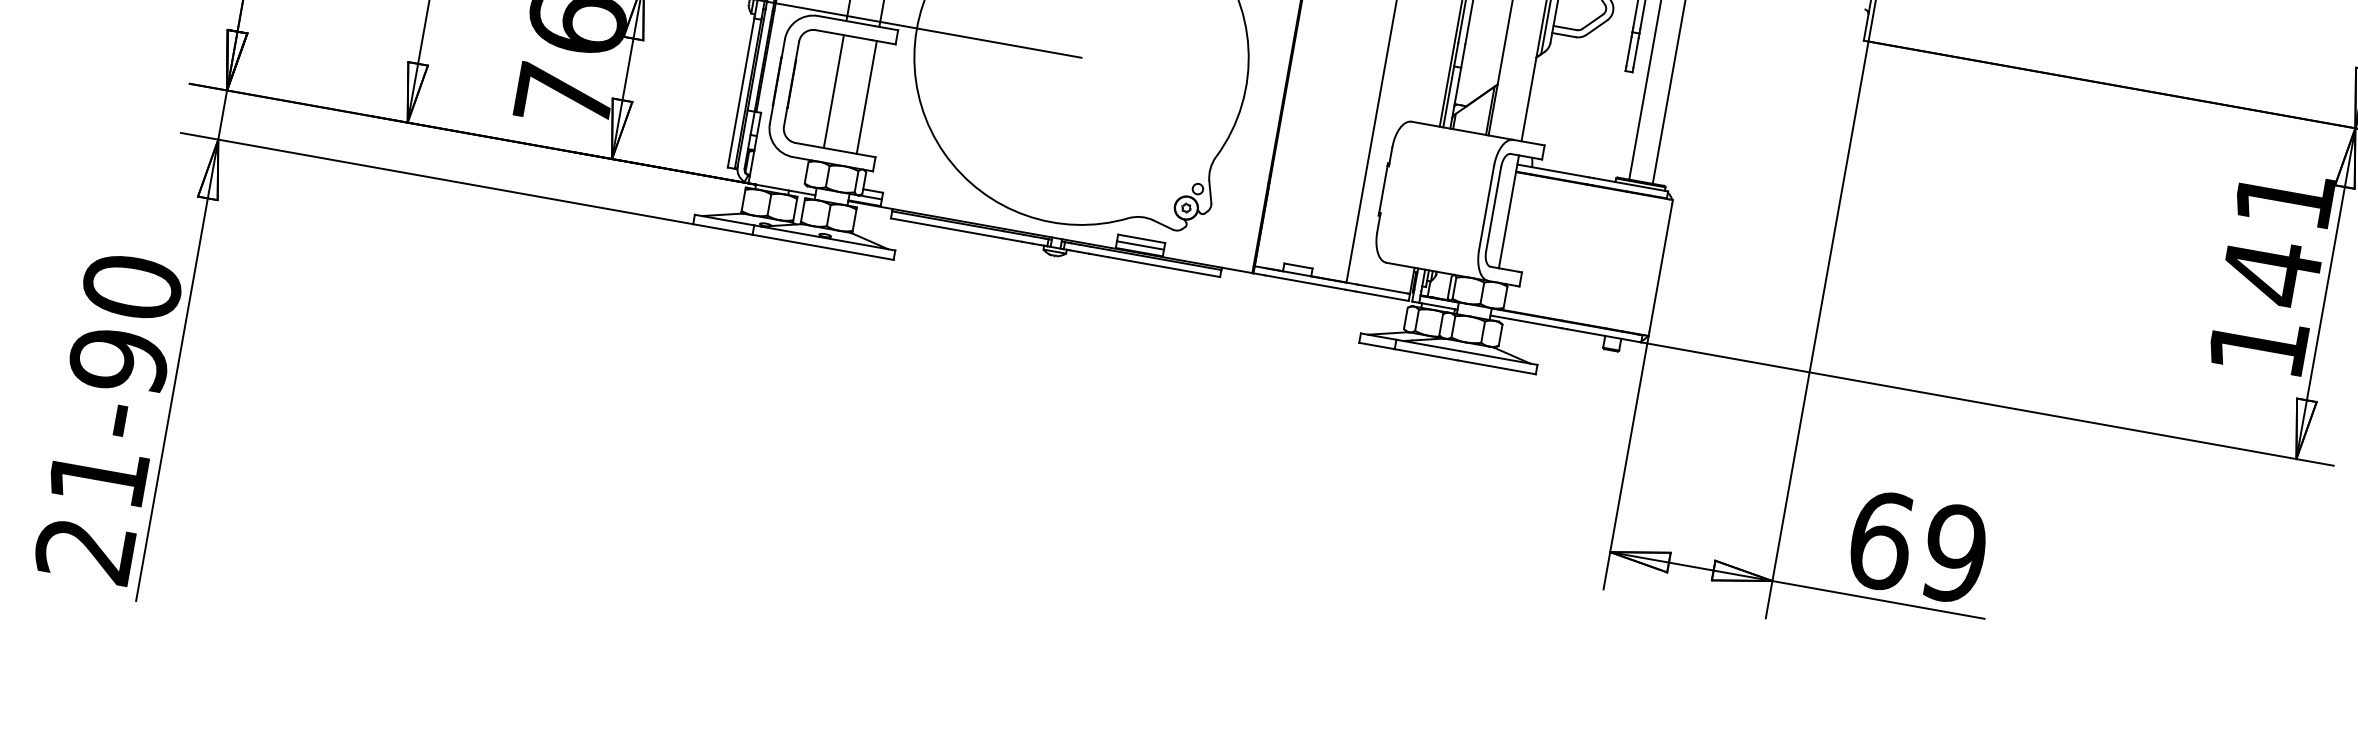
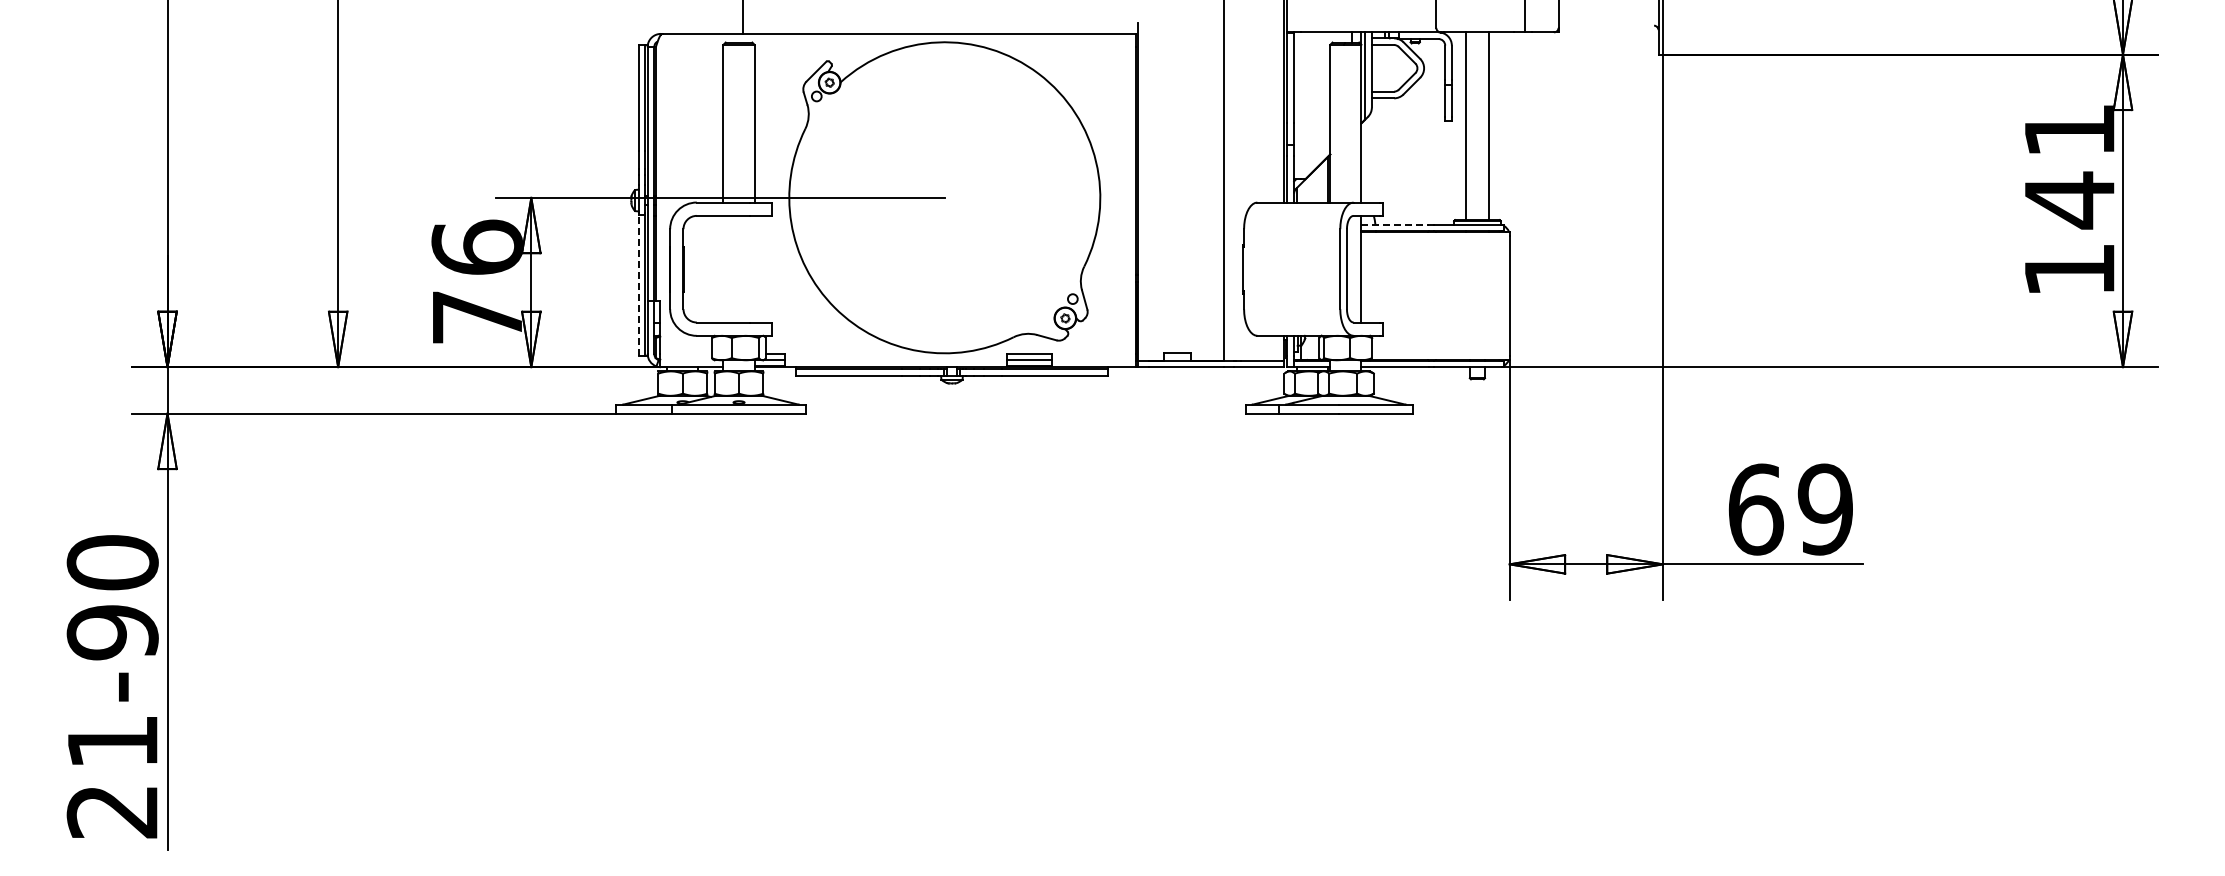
line: (834, 90) -> (723, 268), removed
line: (740, 92) -> (638, 285), solid -> dashed
line: (866, 96) -> (754, 268), removed
line: (1553, 170) -> (1395, 224), solid -> dashed

